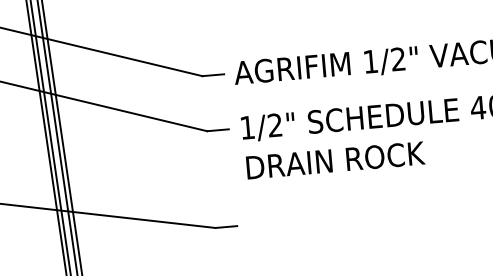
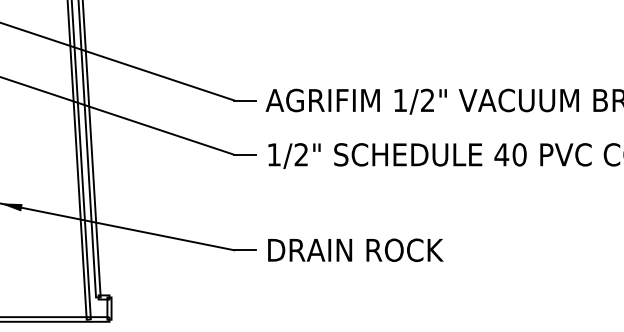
text: (335, 159) -> (355, 249), moved

